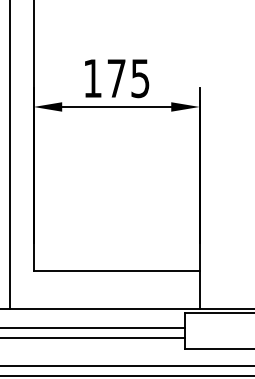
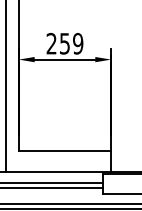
text: (115, 78) -> (64, 43), 175 -> 259

